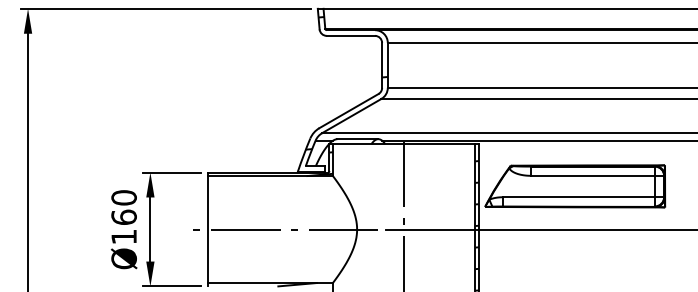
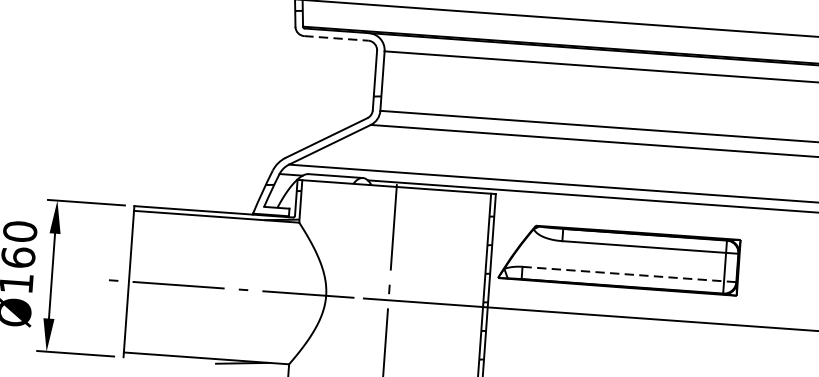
line: (351, 35) -> (337, 37), solid -> dashed
line: (583, 197) -> (629, 274), solid -> dashed

